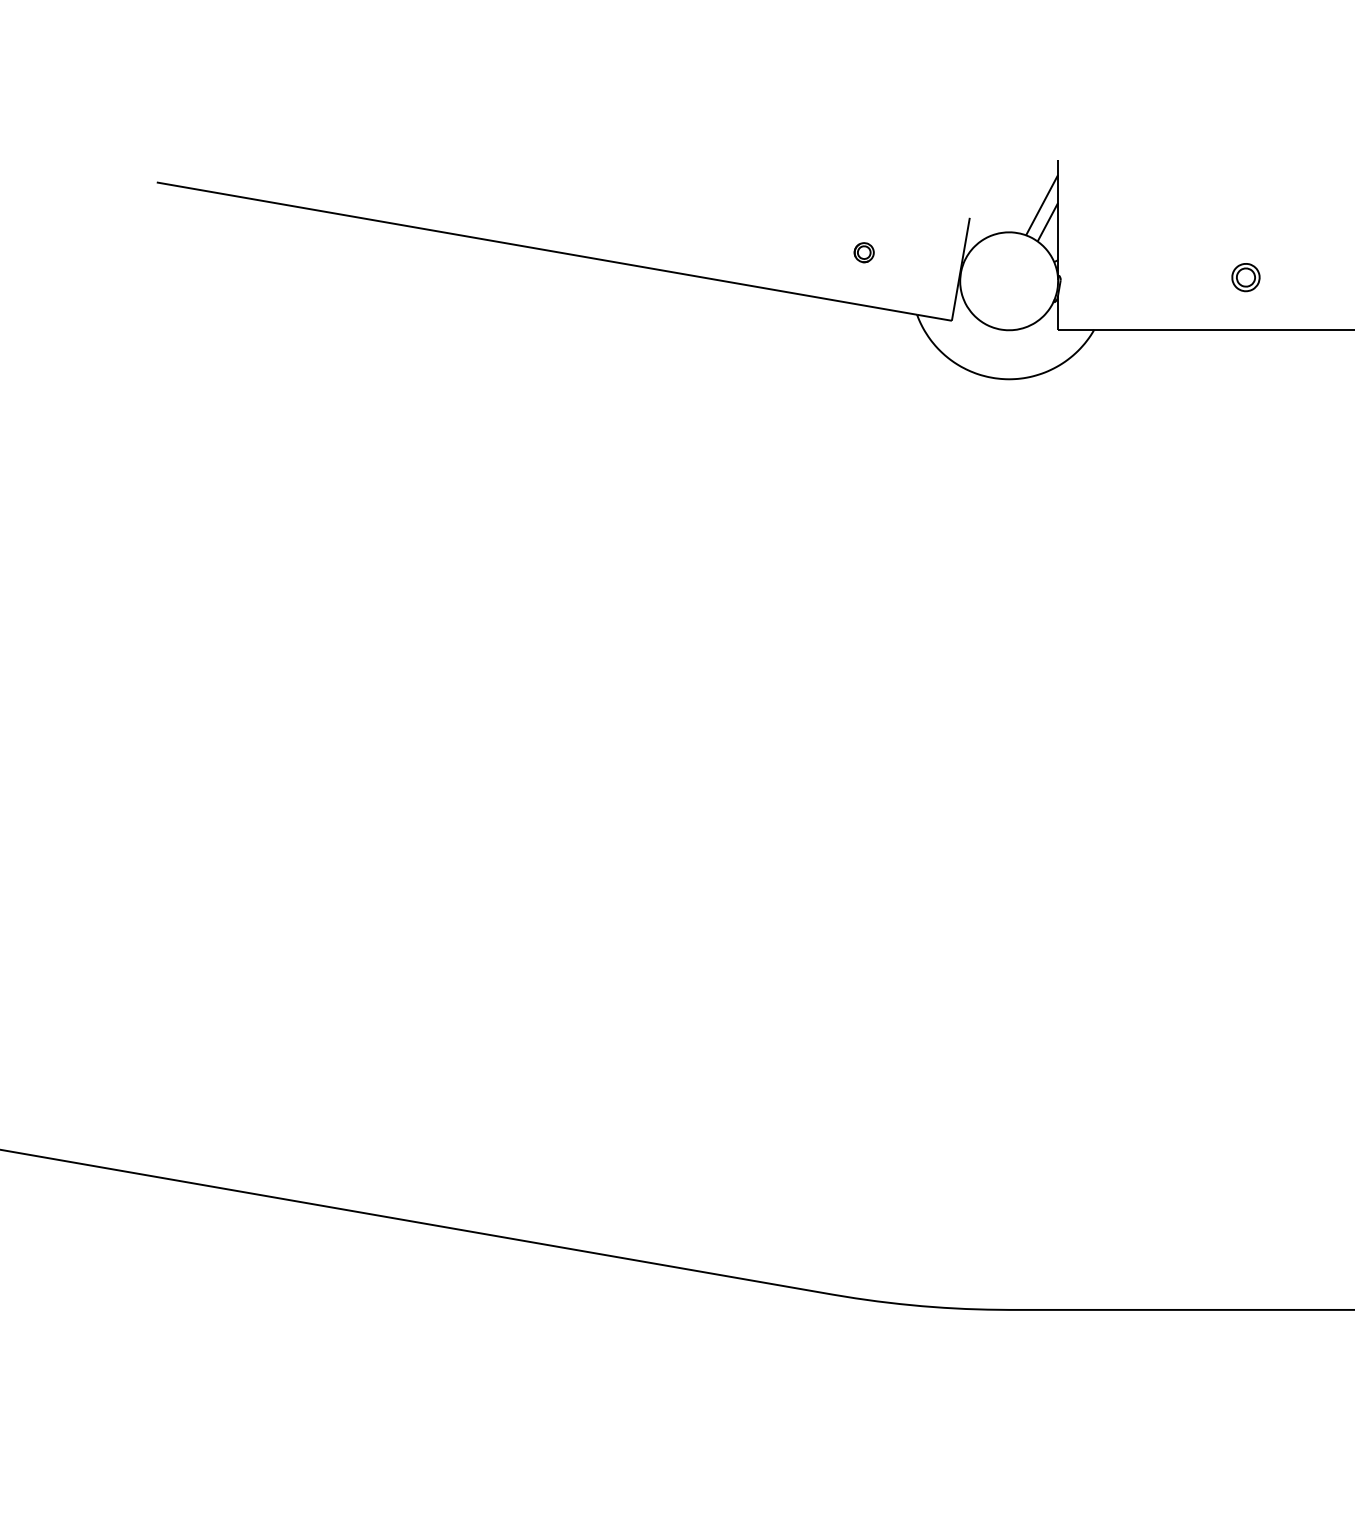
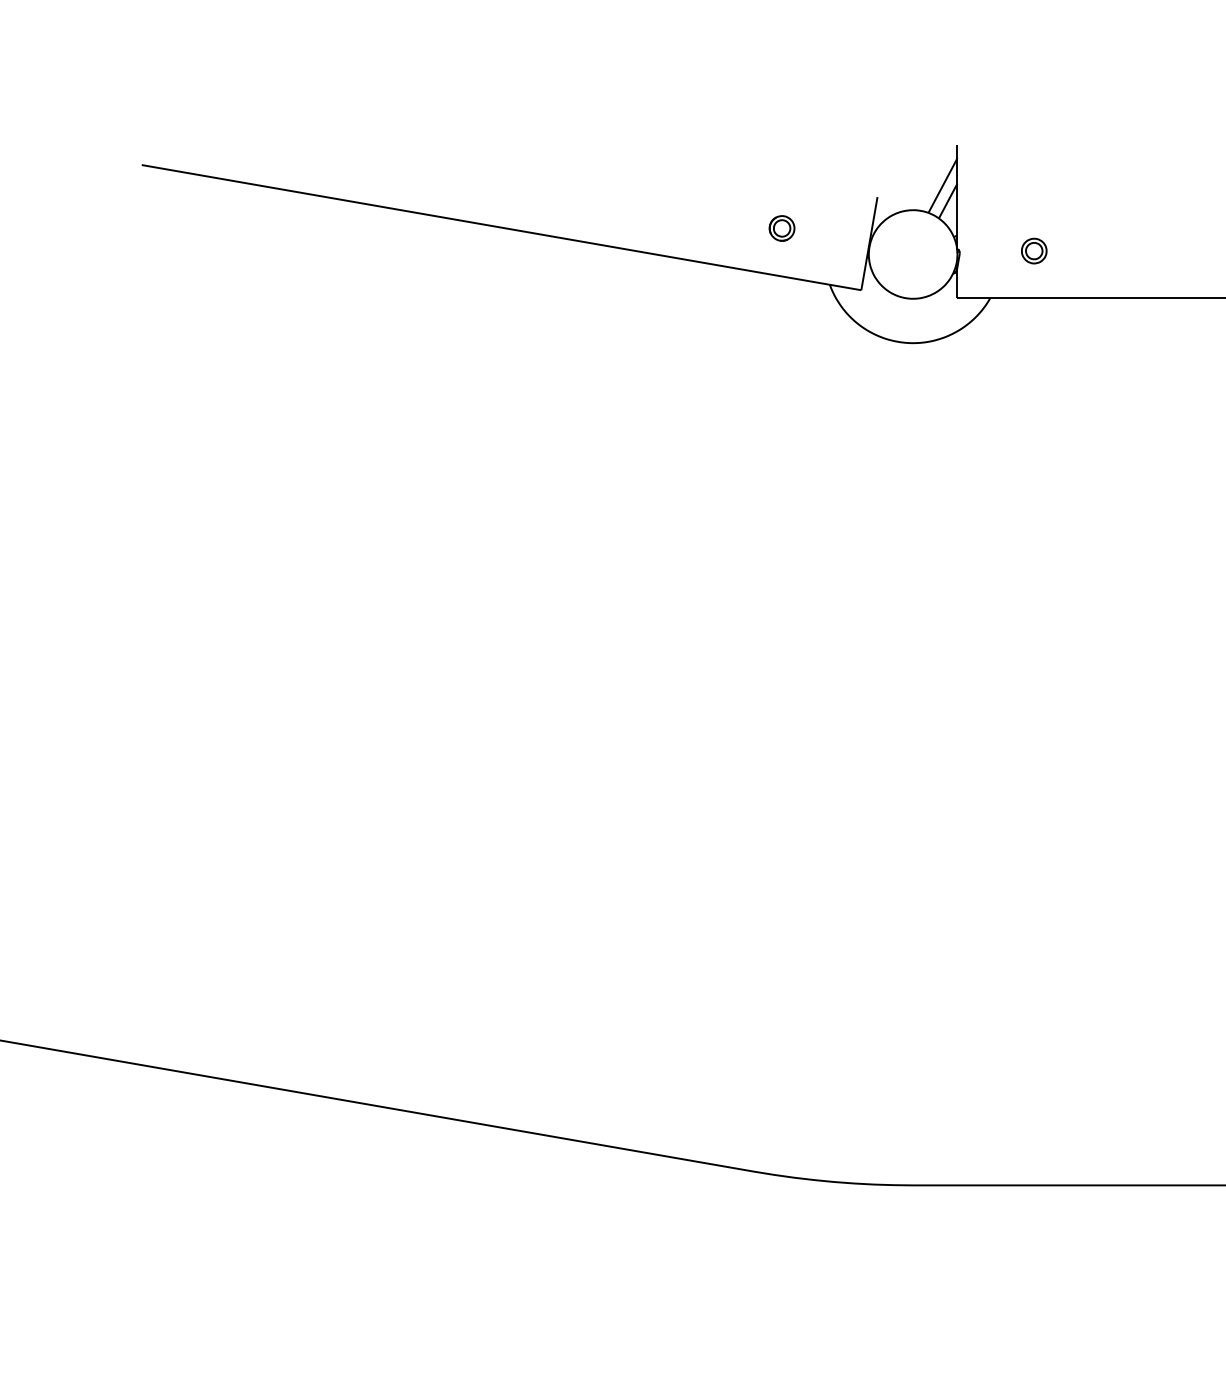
part: (863, 252) -> (781, 228), size x1.43
part: (1245, 277) -> (1033, 251), moved

